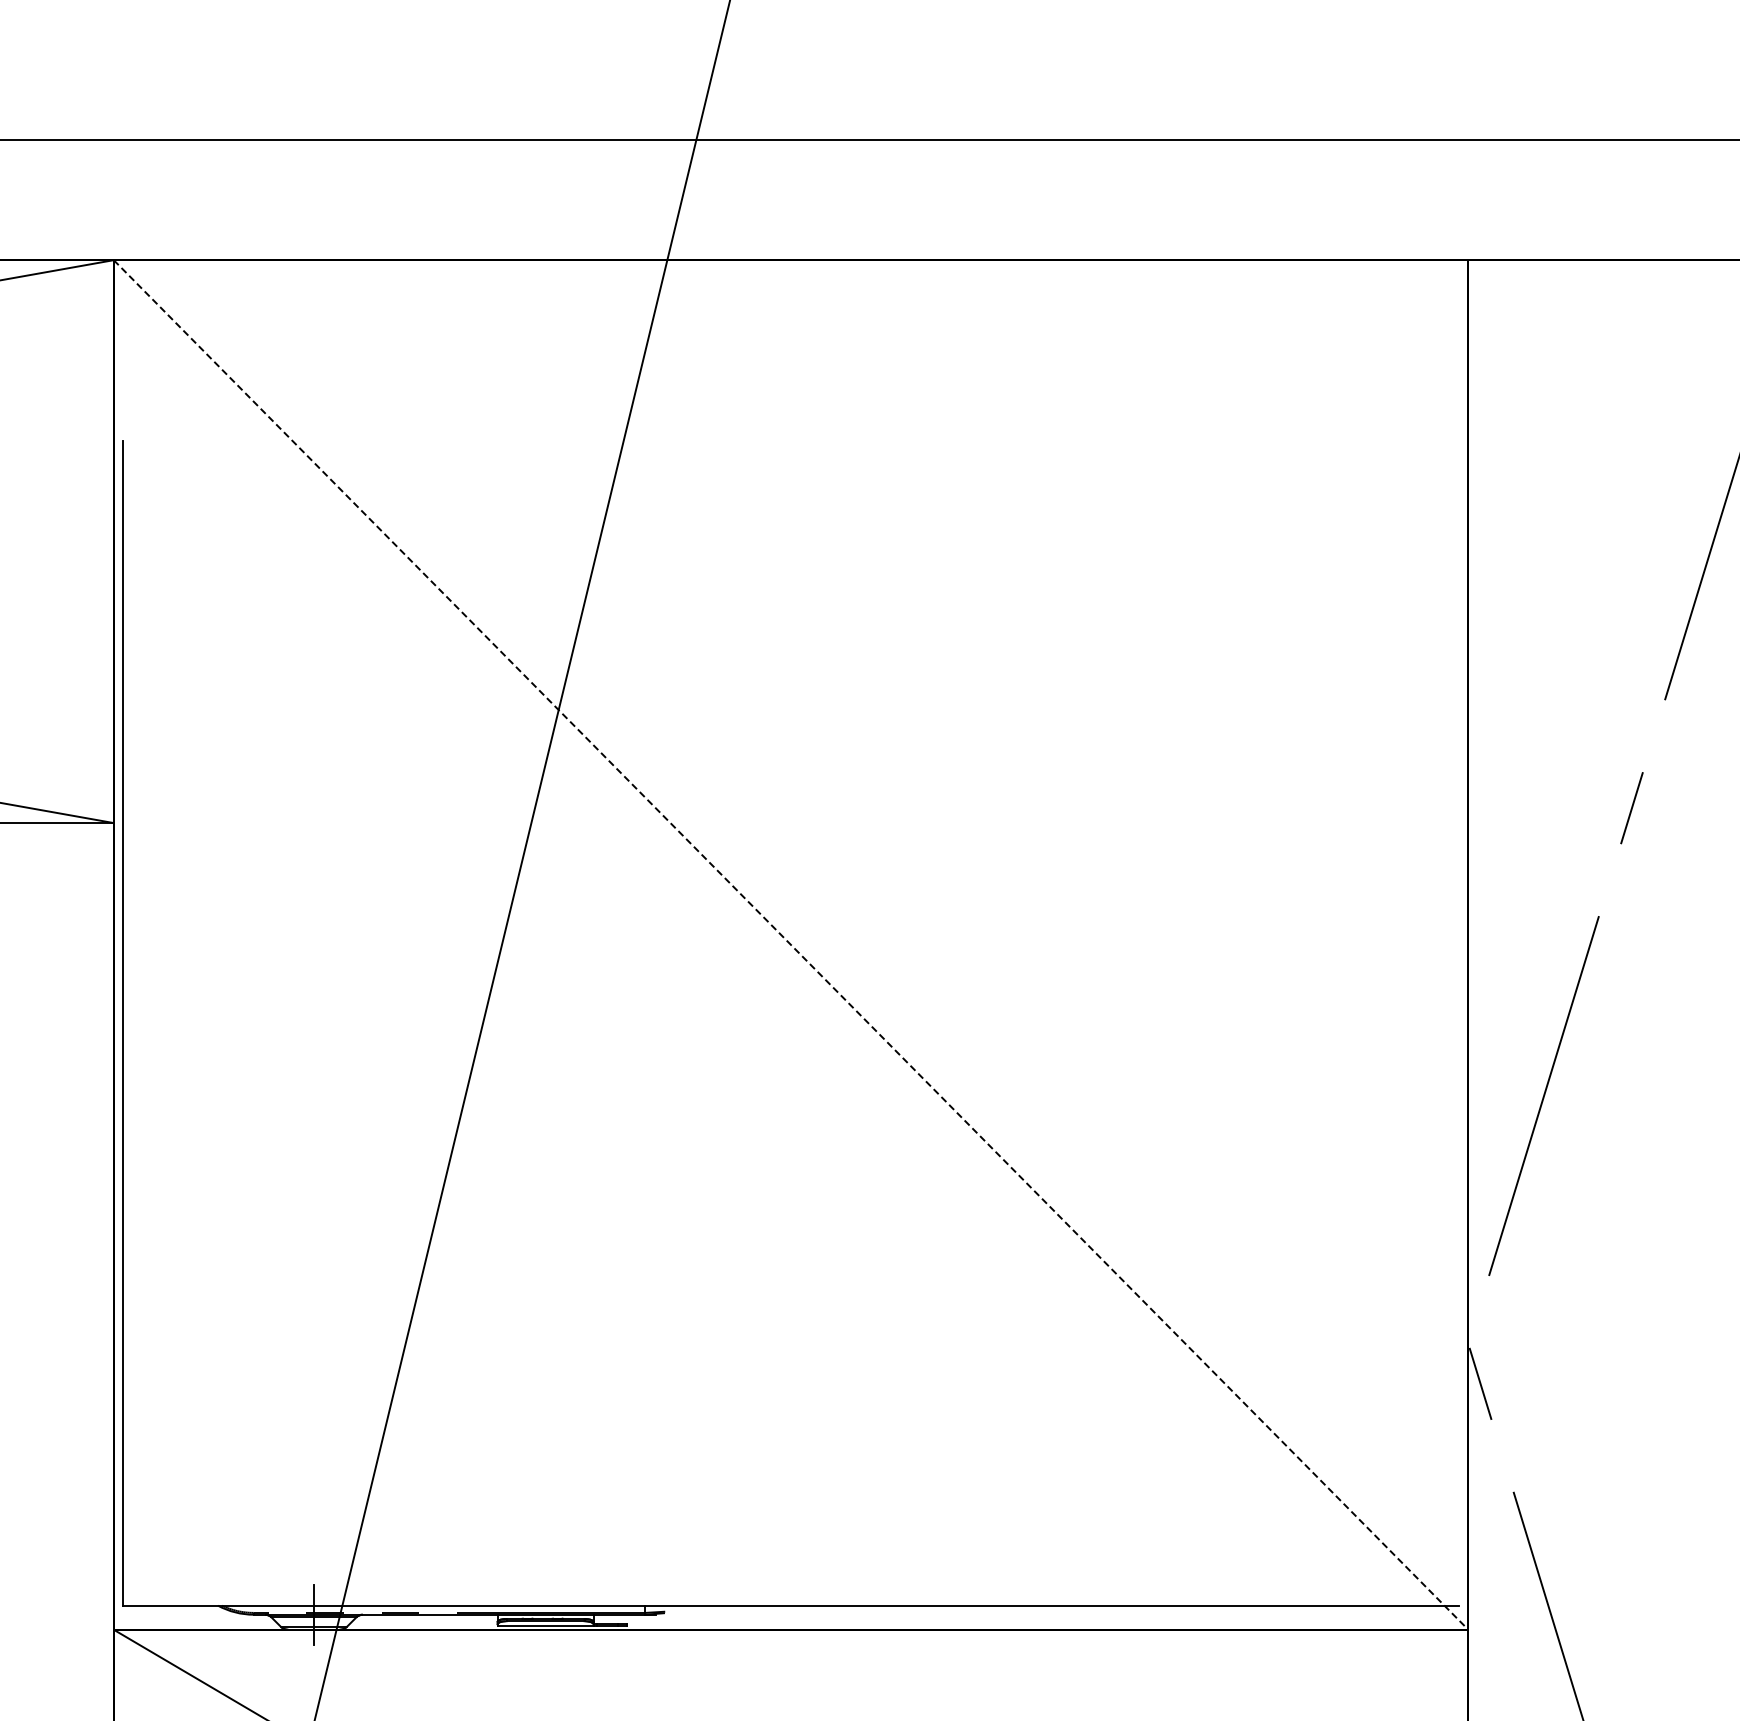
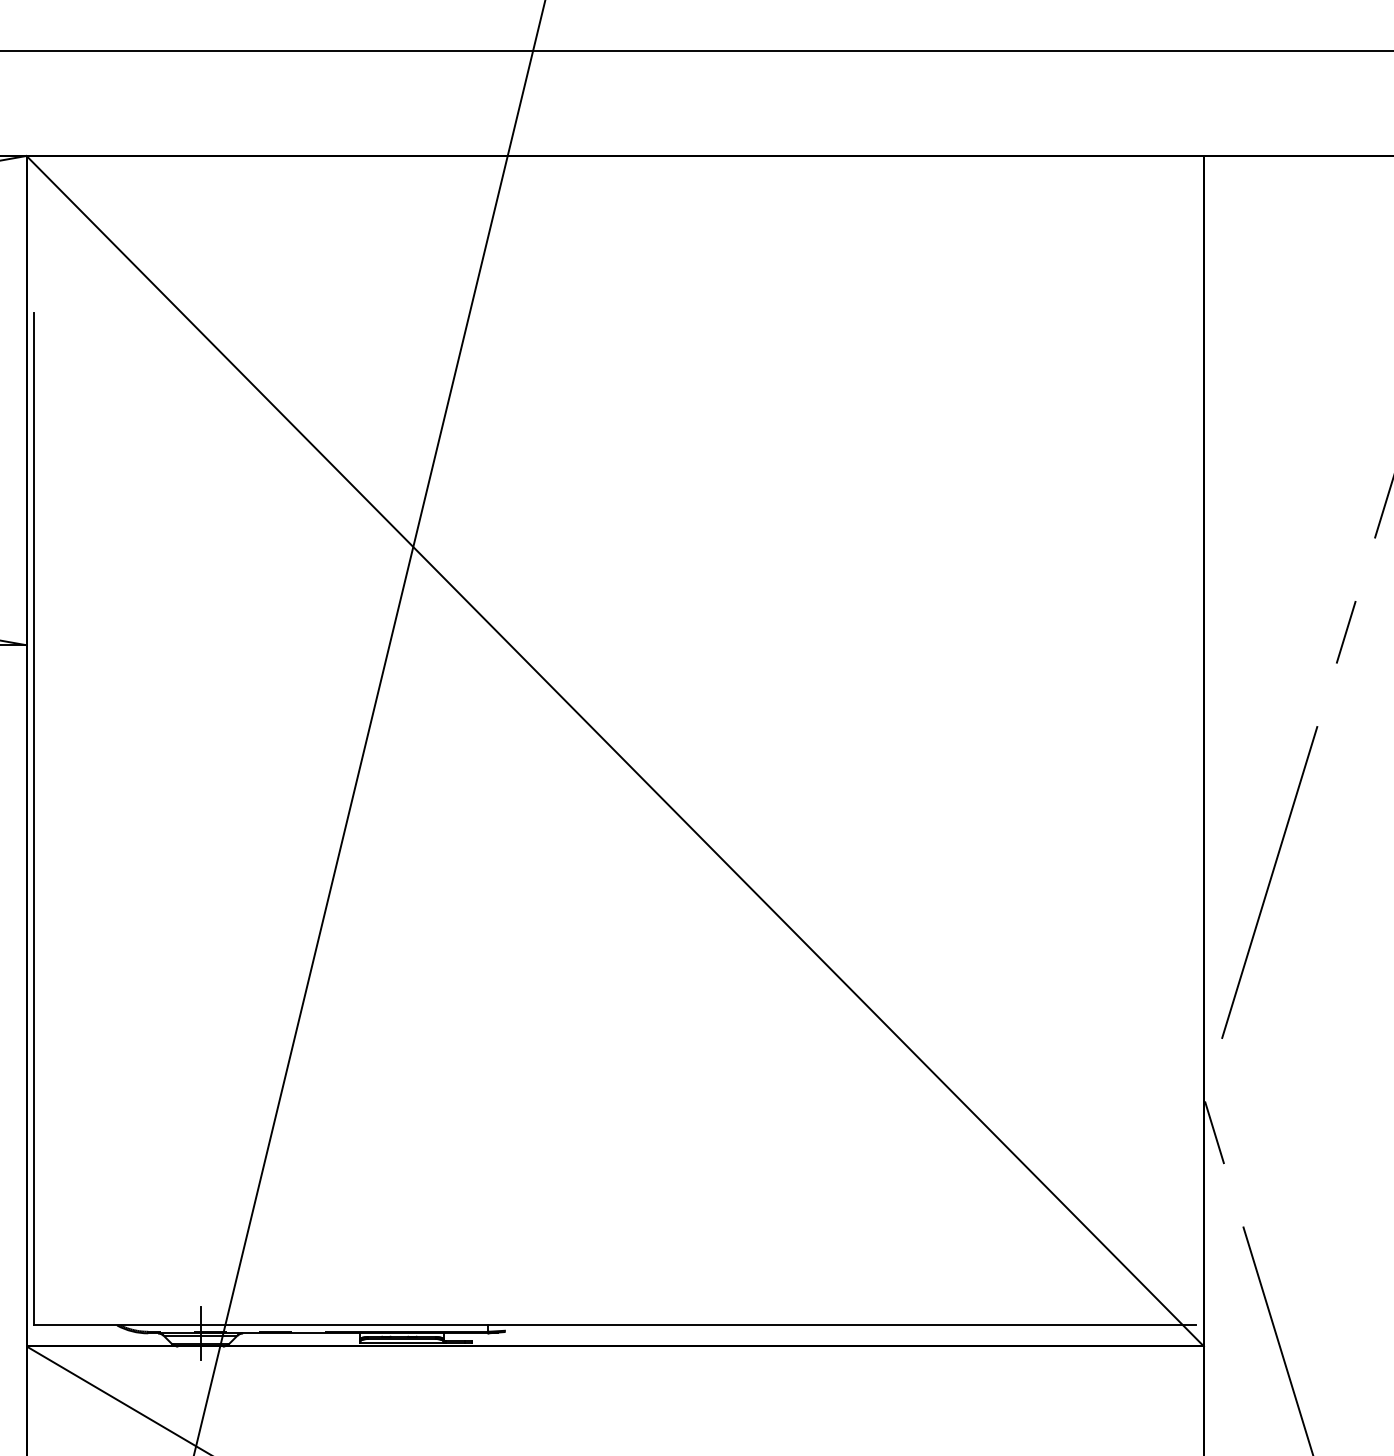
line: (791, 945) -> (615, 751), dashed -> solid

